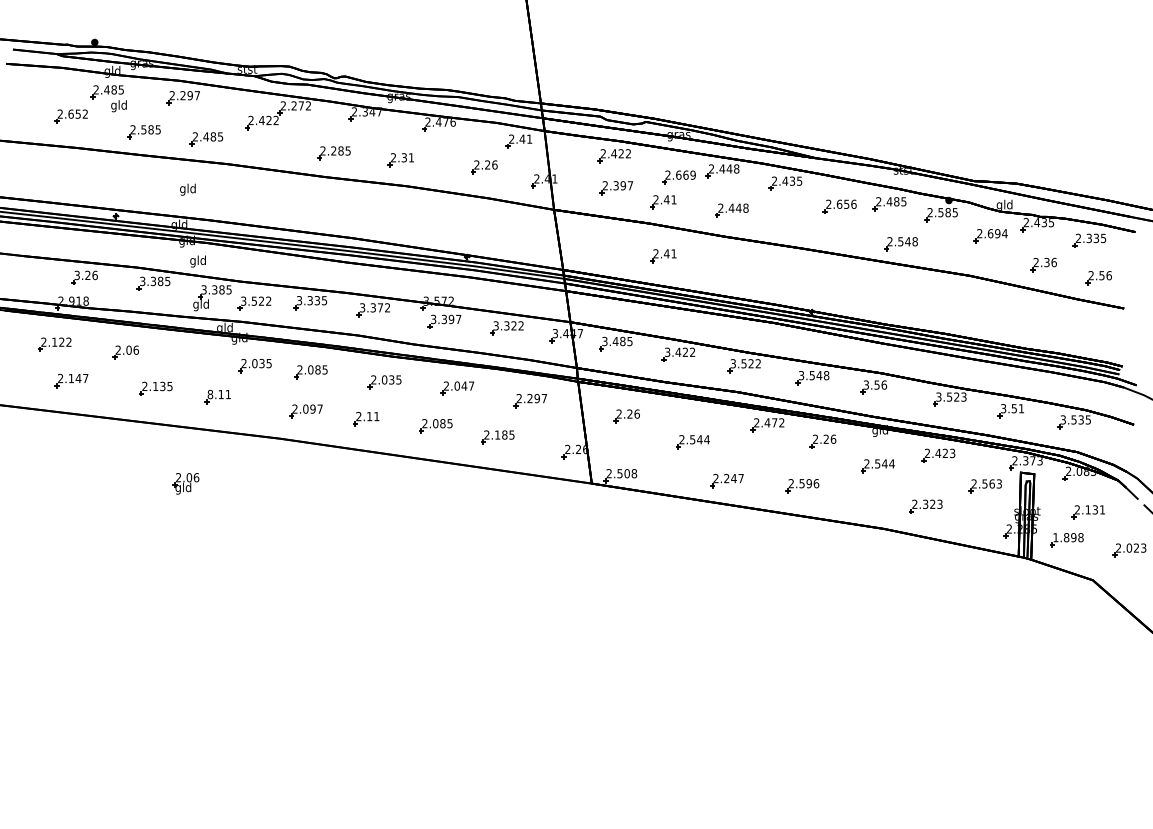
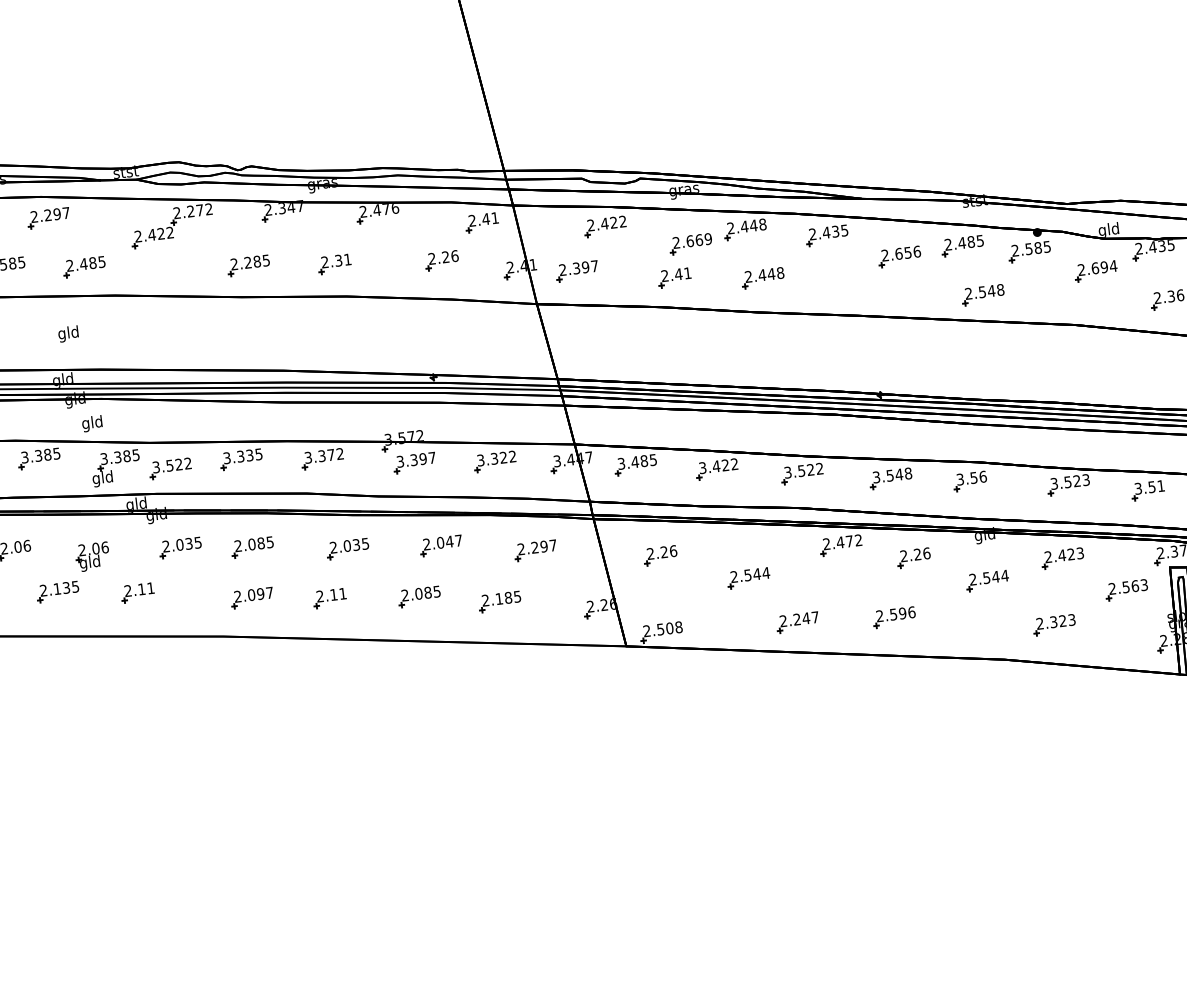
part: (615, 188) -> (576, 271), moved
part: (663, 256) -> (683, 346), removed
text: (210, 394) -> (128, 590), 8.11 -> 2.11
part: (185, 483) -> (91, 556), moved

